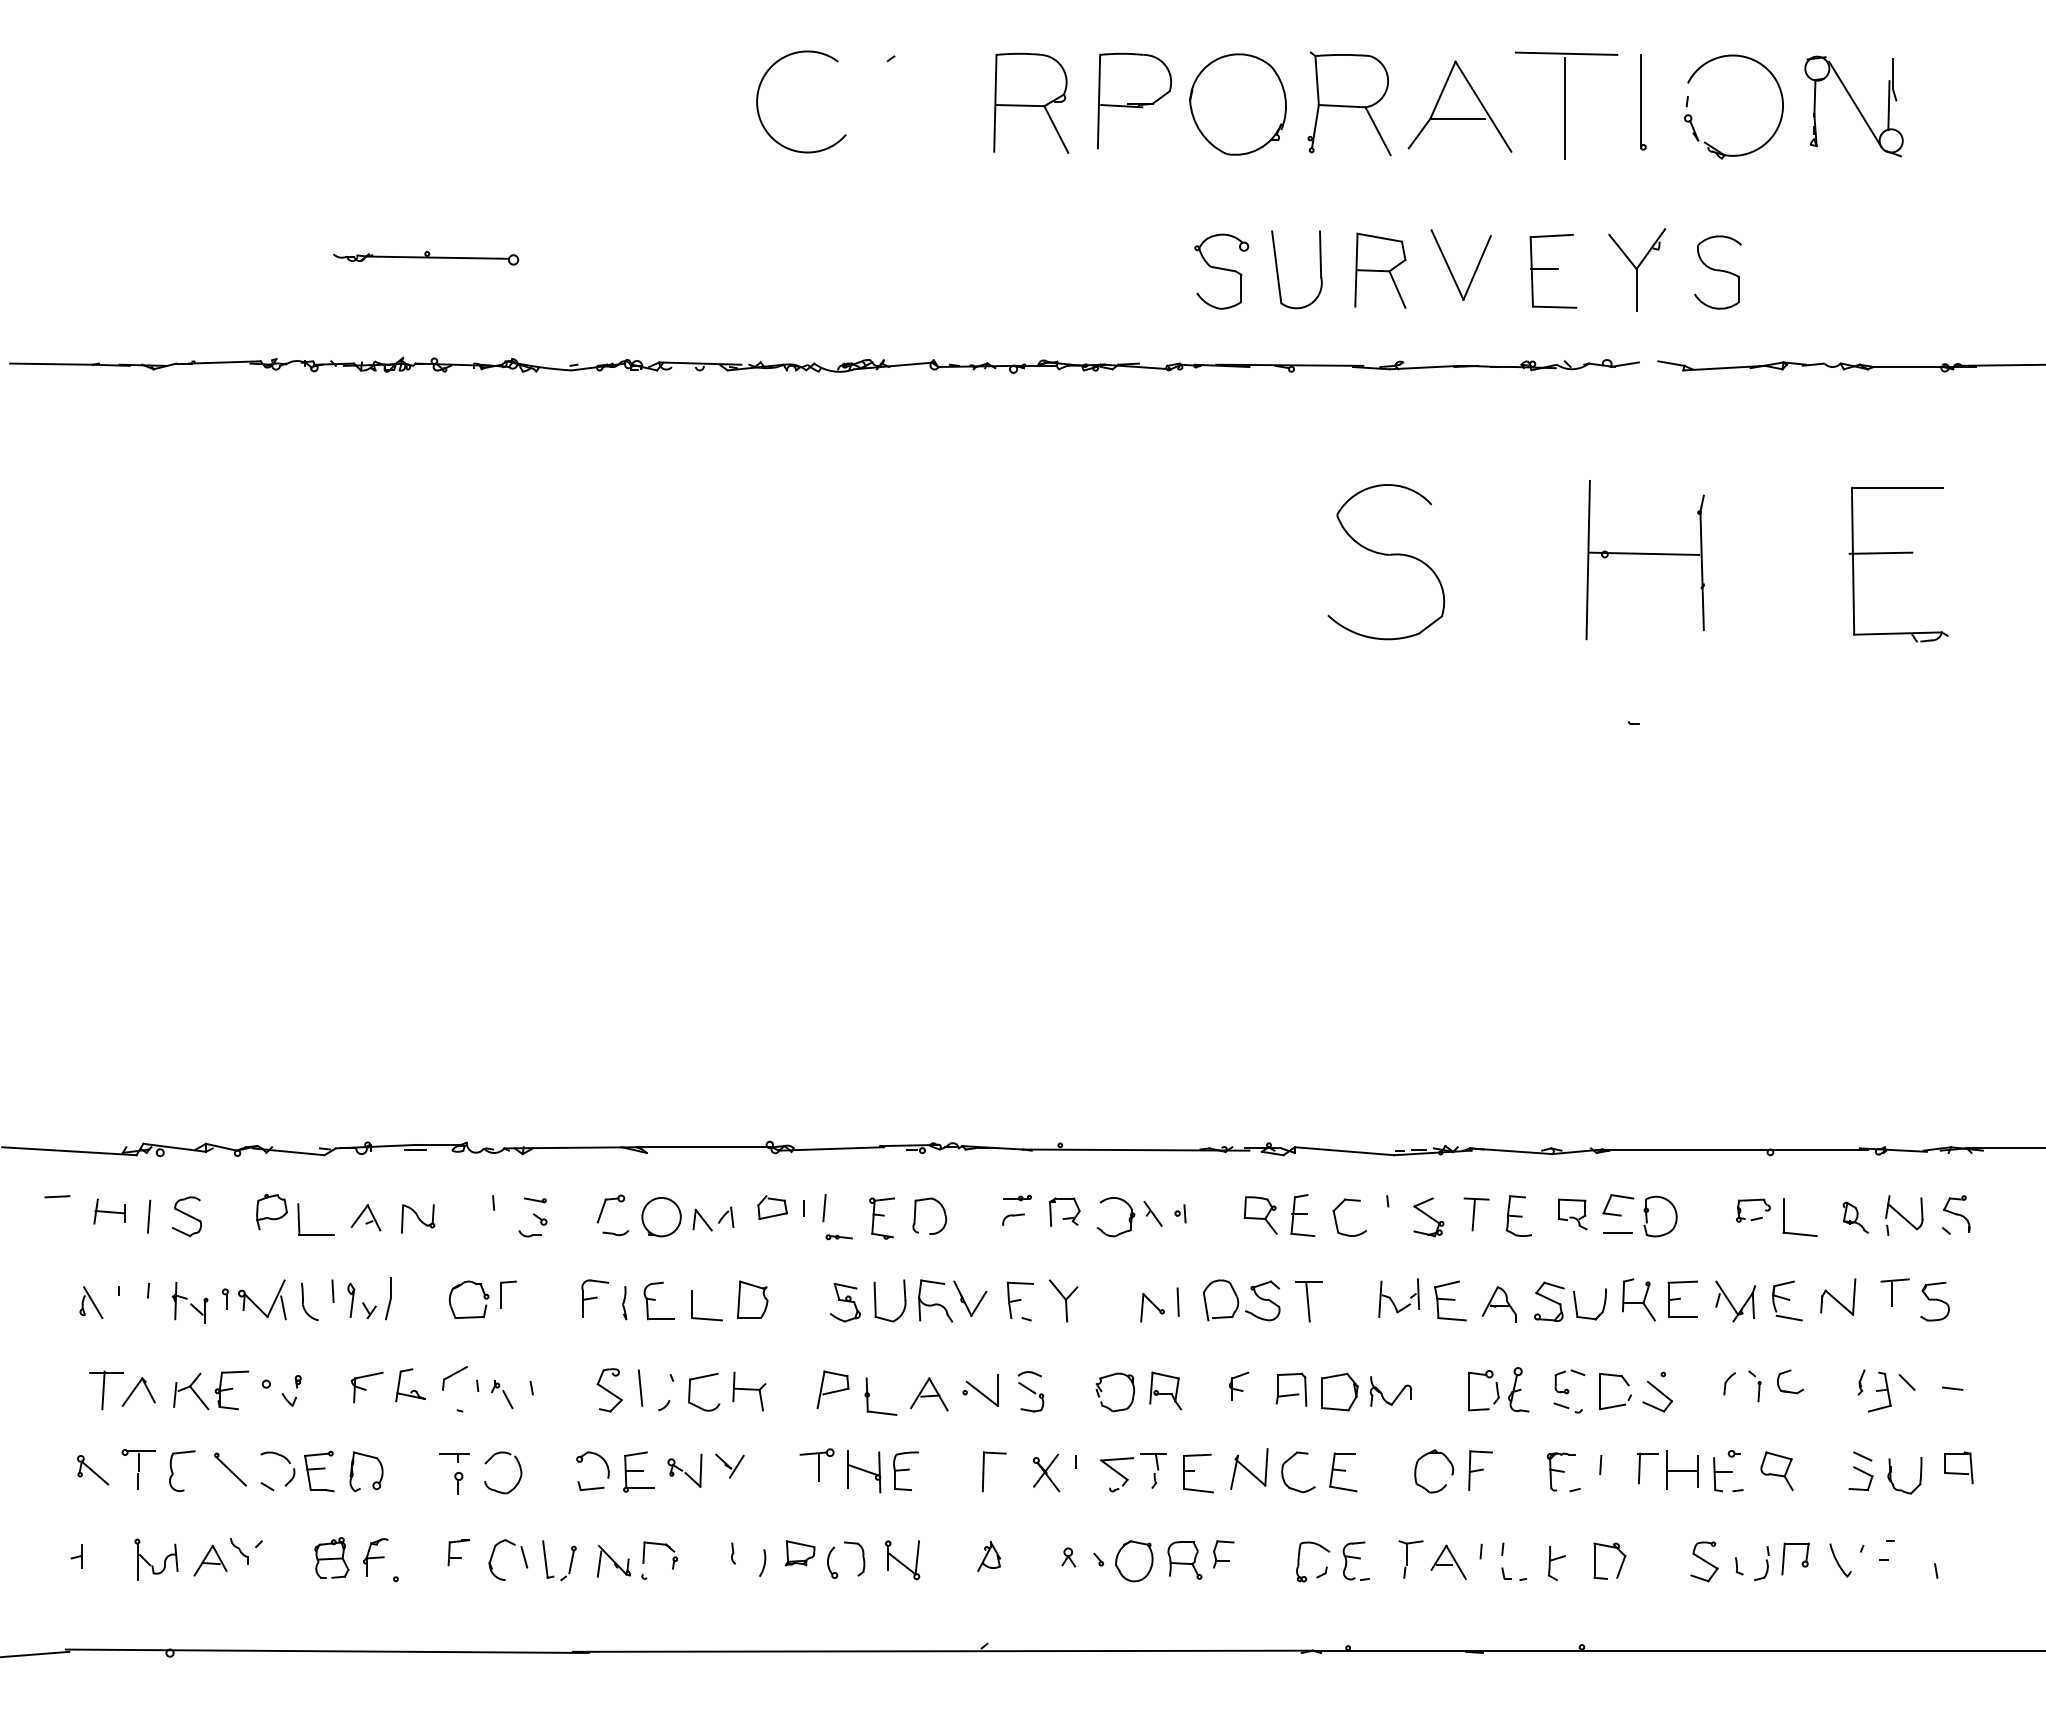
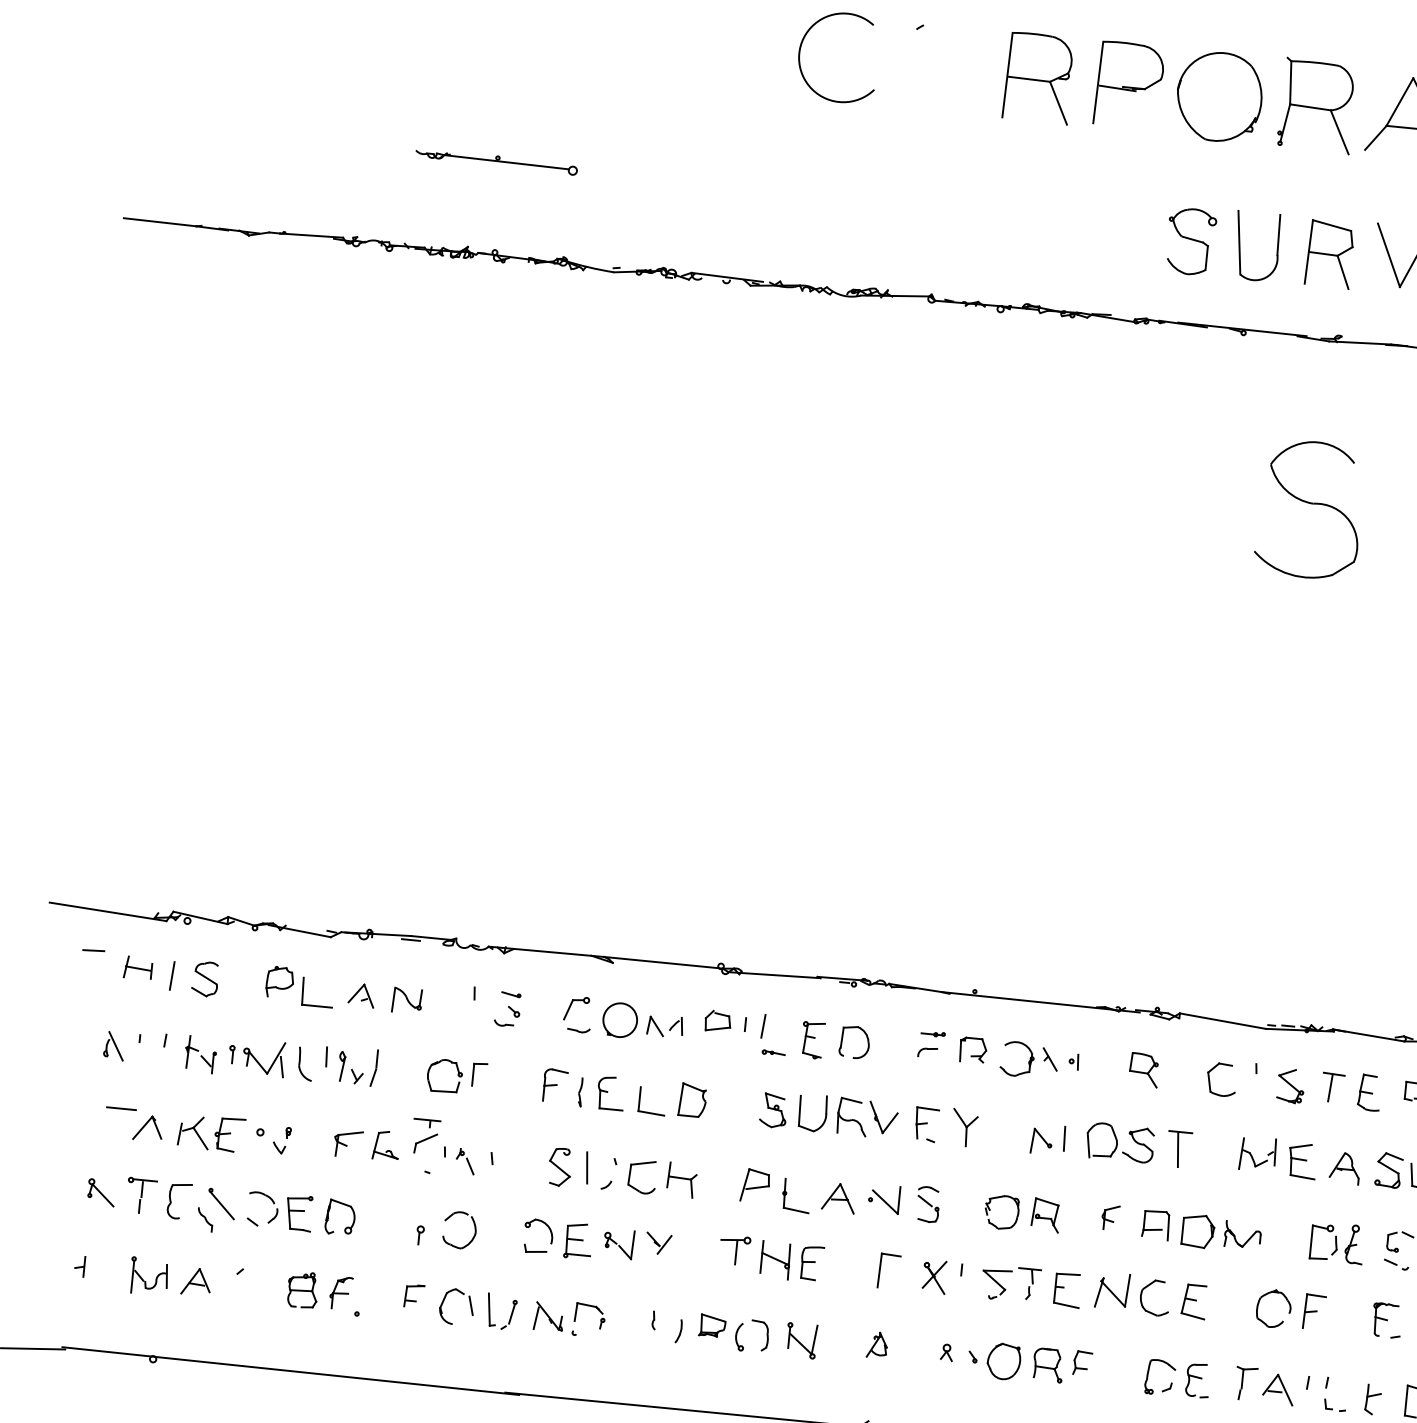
part: (1302, 1215) -> (1180, 1073), removed
line: (103, 1390) -> (117, 1123), removed
part: (454, 1457) -> (427, 1123), moved
part: (239, 1551) -> (205, 1219), moved

